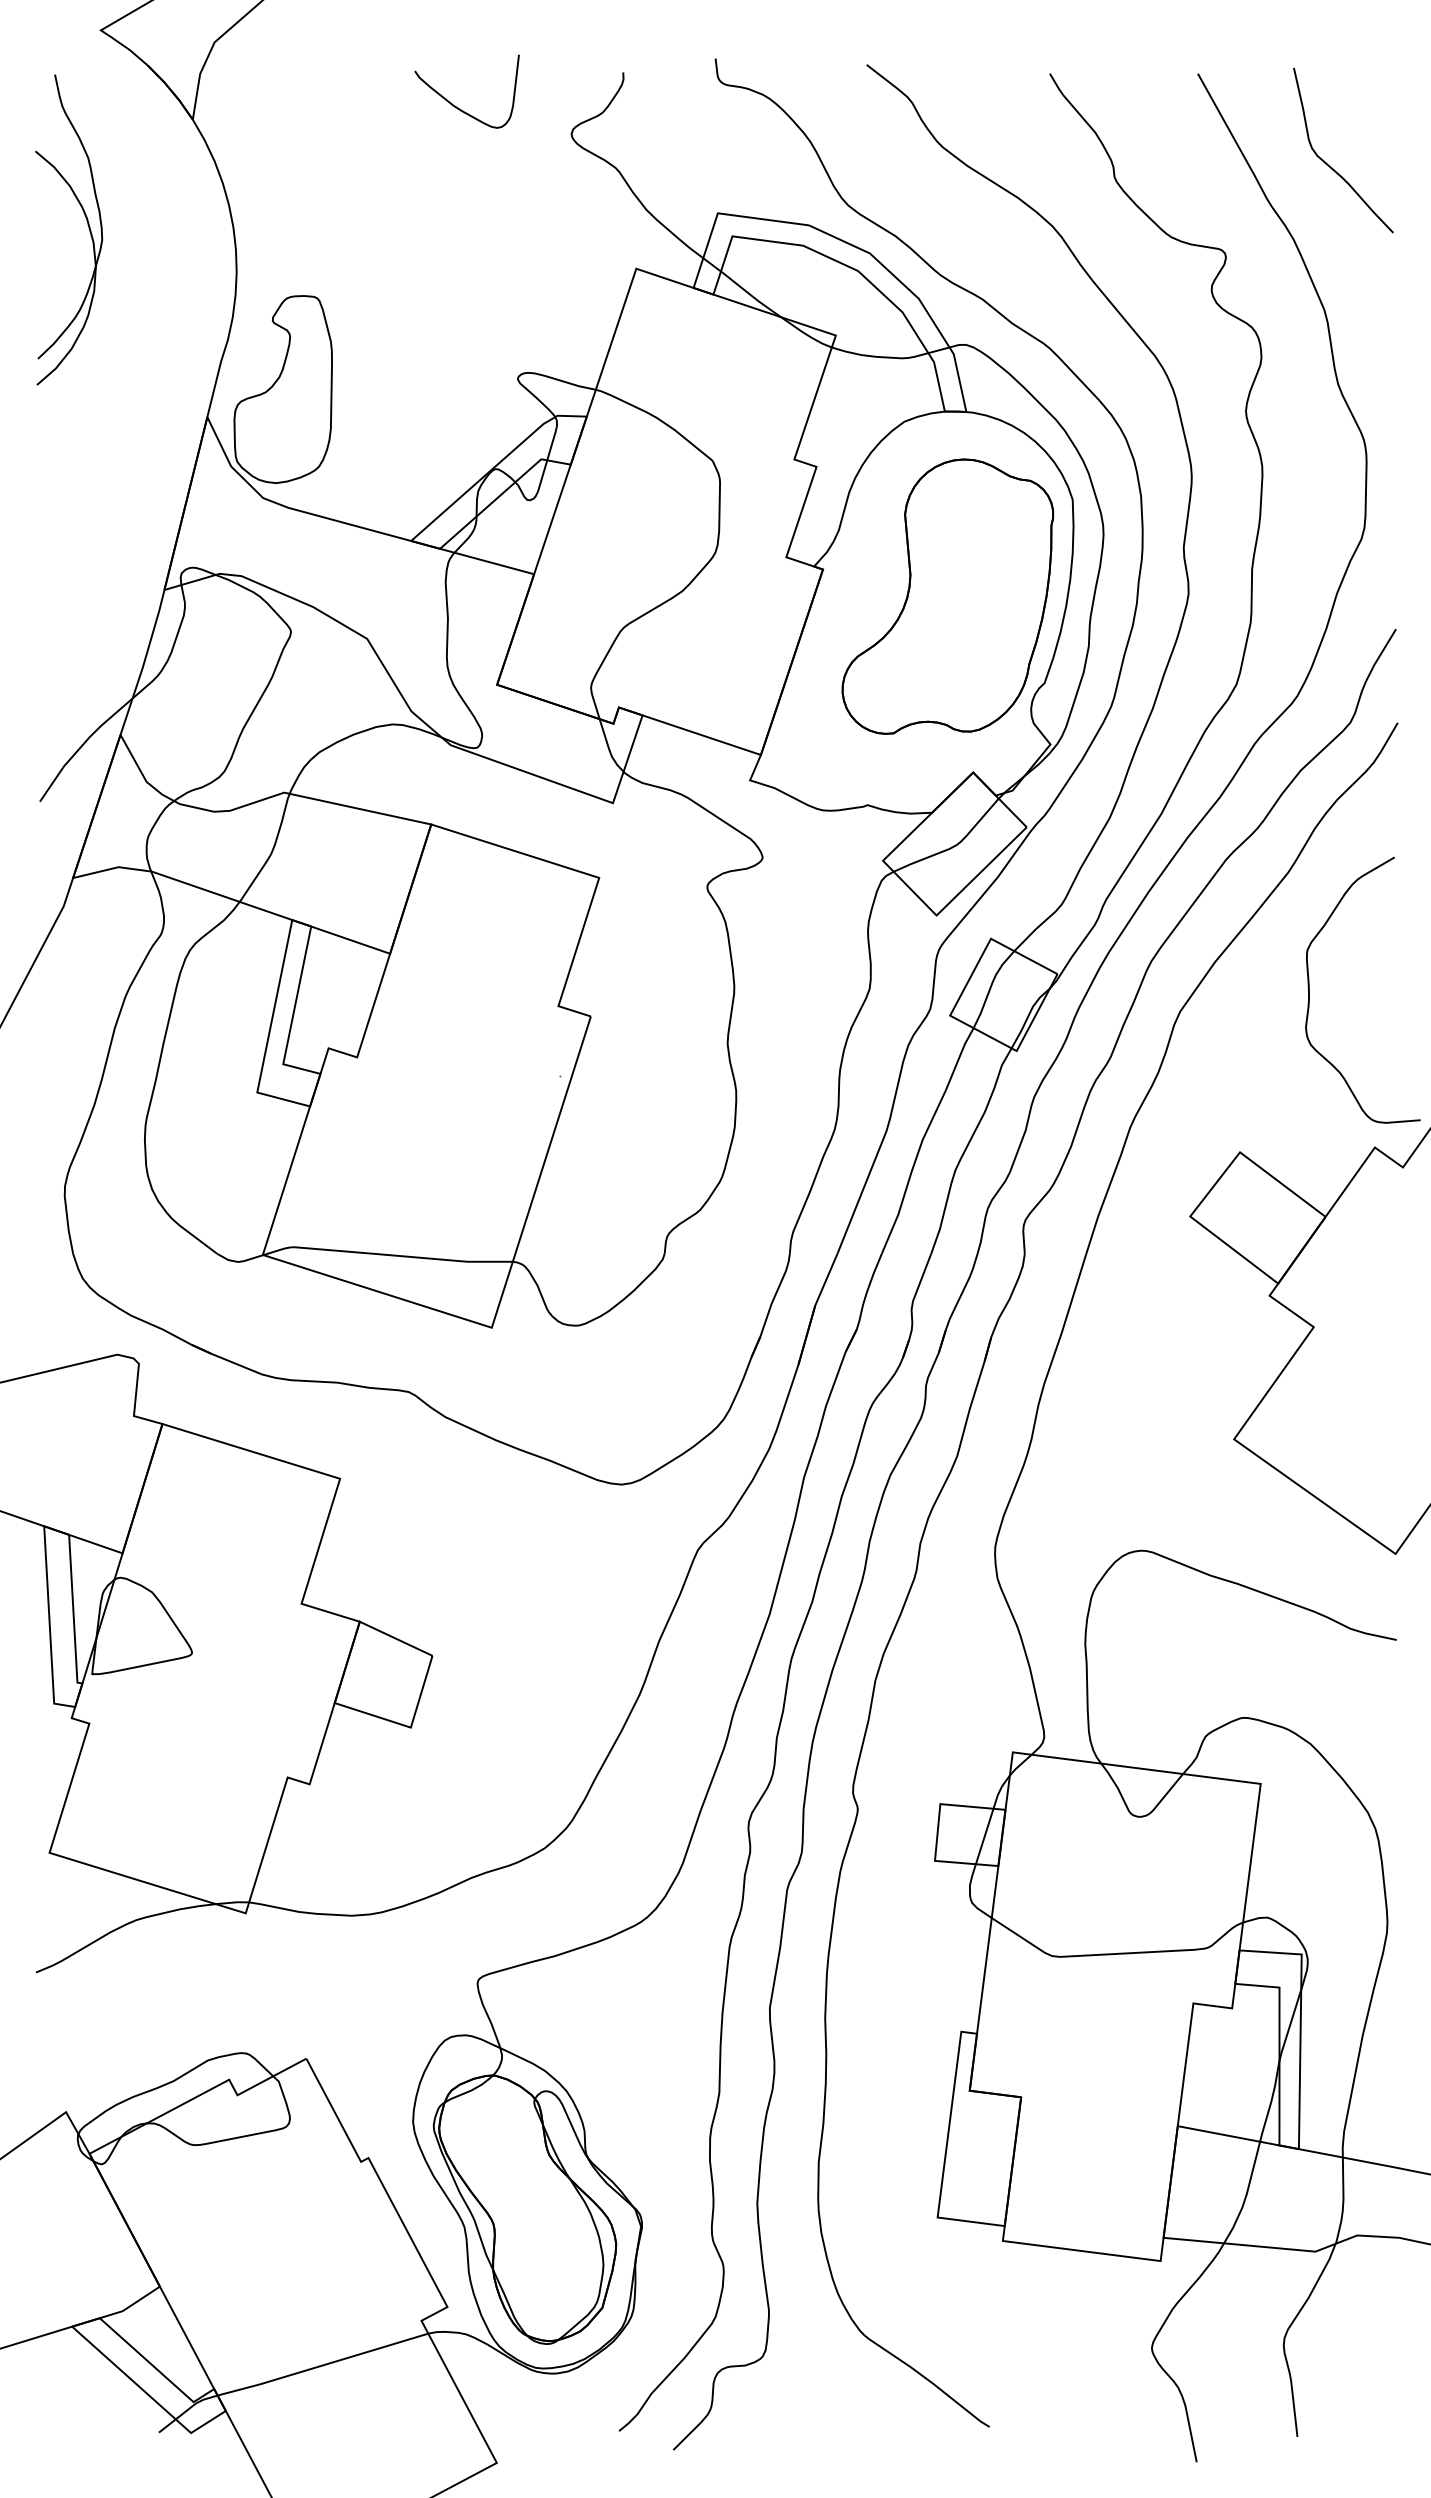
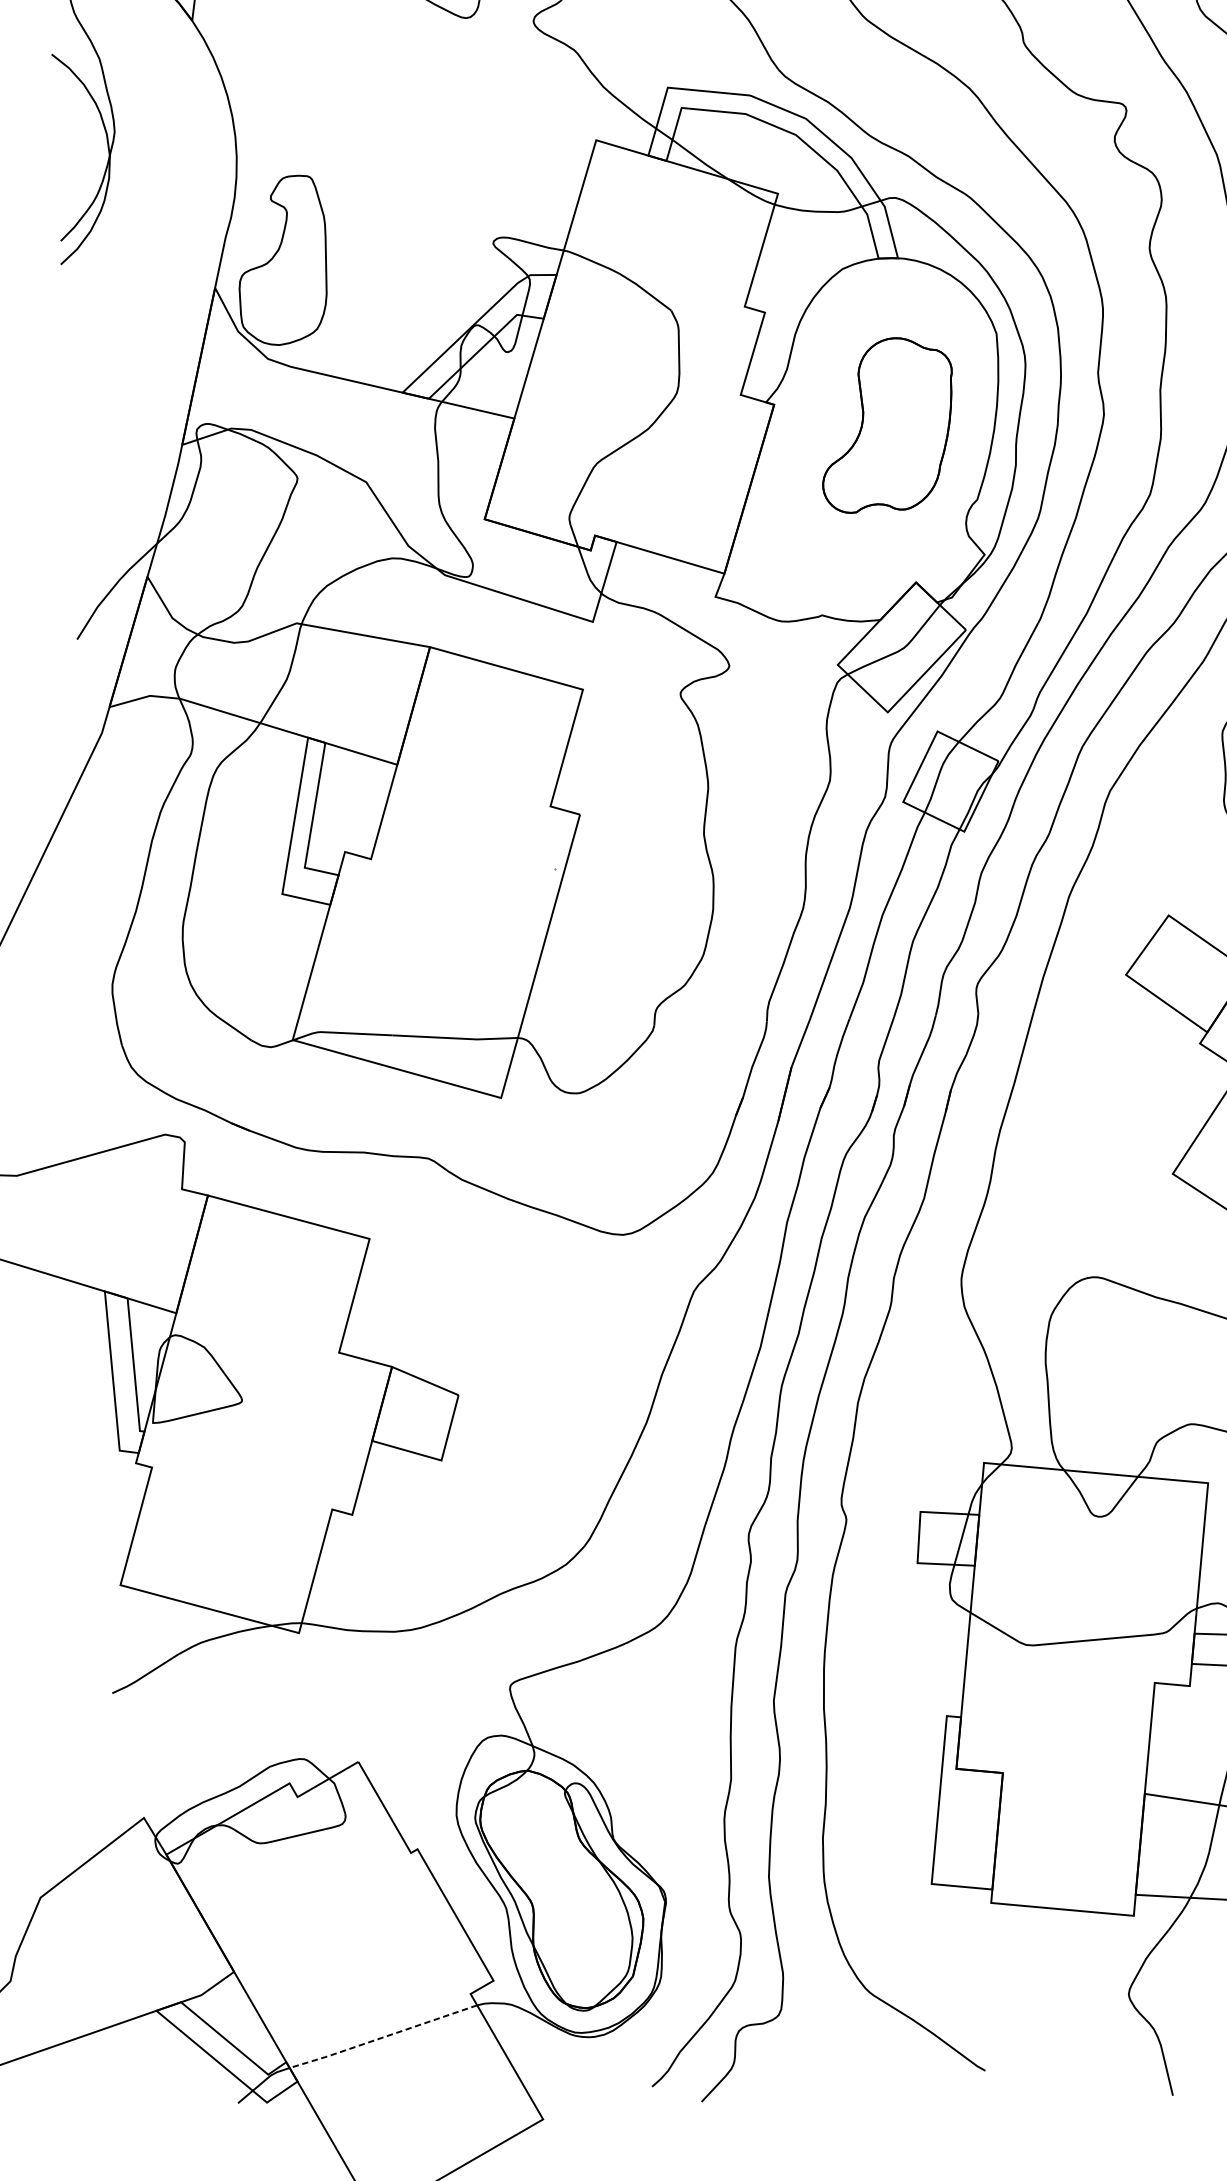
part: (947, 596) -> (887, 424), size x0.7
line: (322, 2365) -> (383, 2037), solid -> dashed

